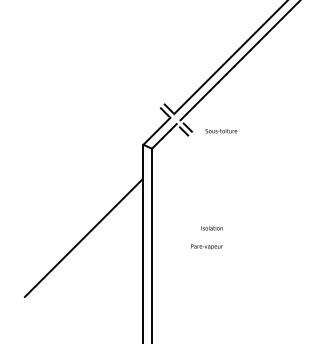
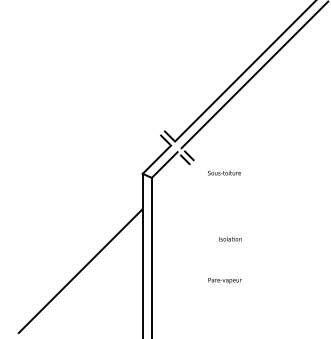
text: (221, 131) -> (224, 173), moved
text: (211, 228) -> (229, 239), moved
text: (206, 246) -> (224, 280), moved

